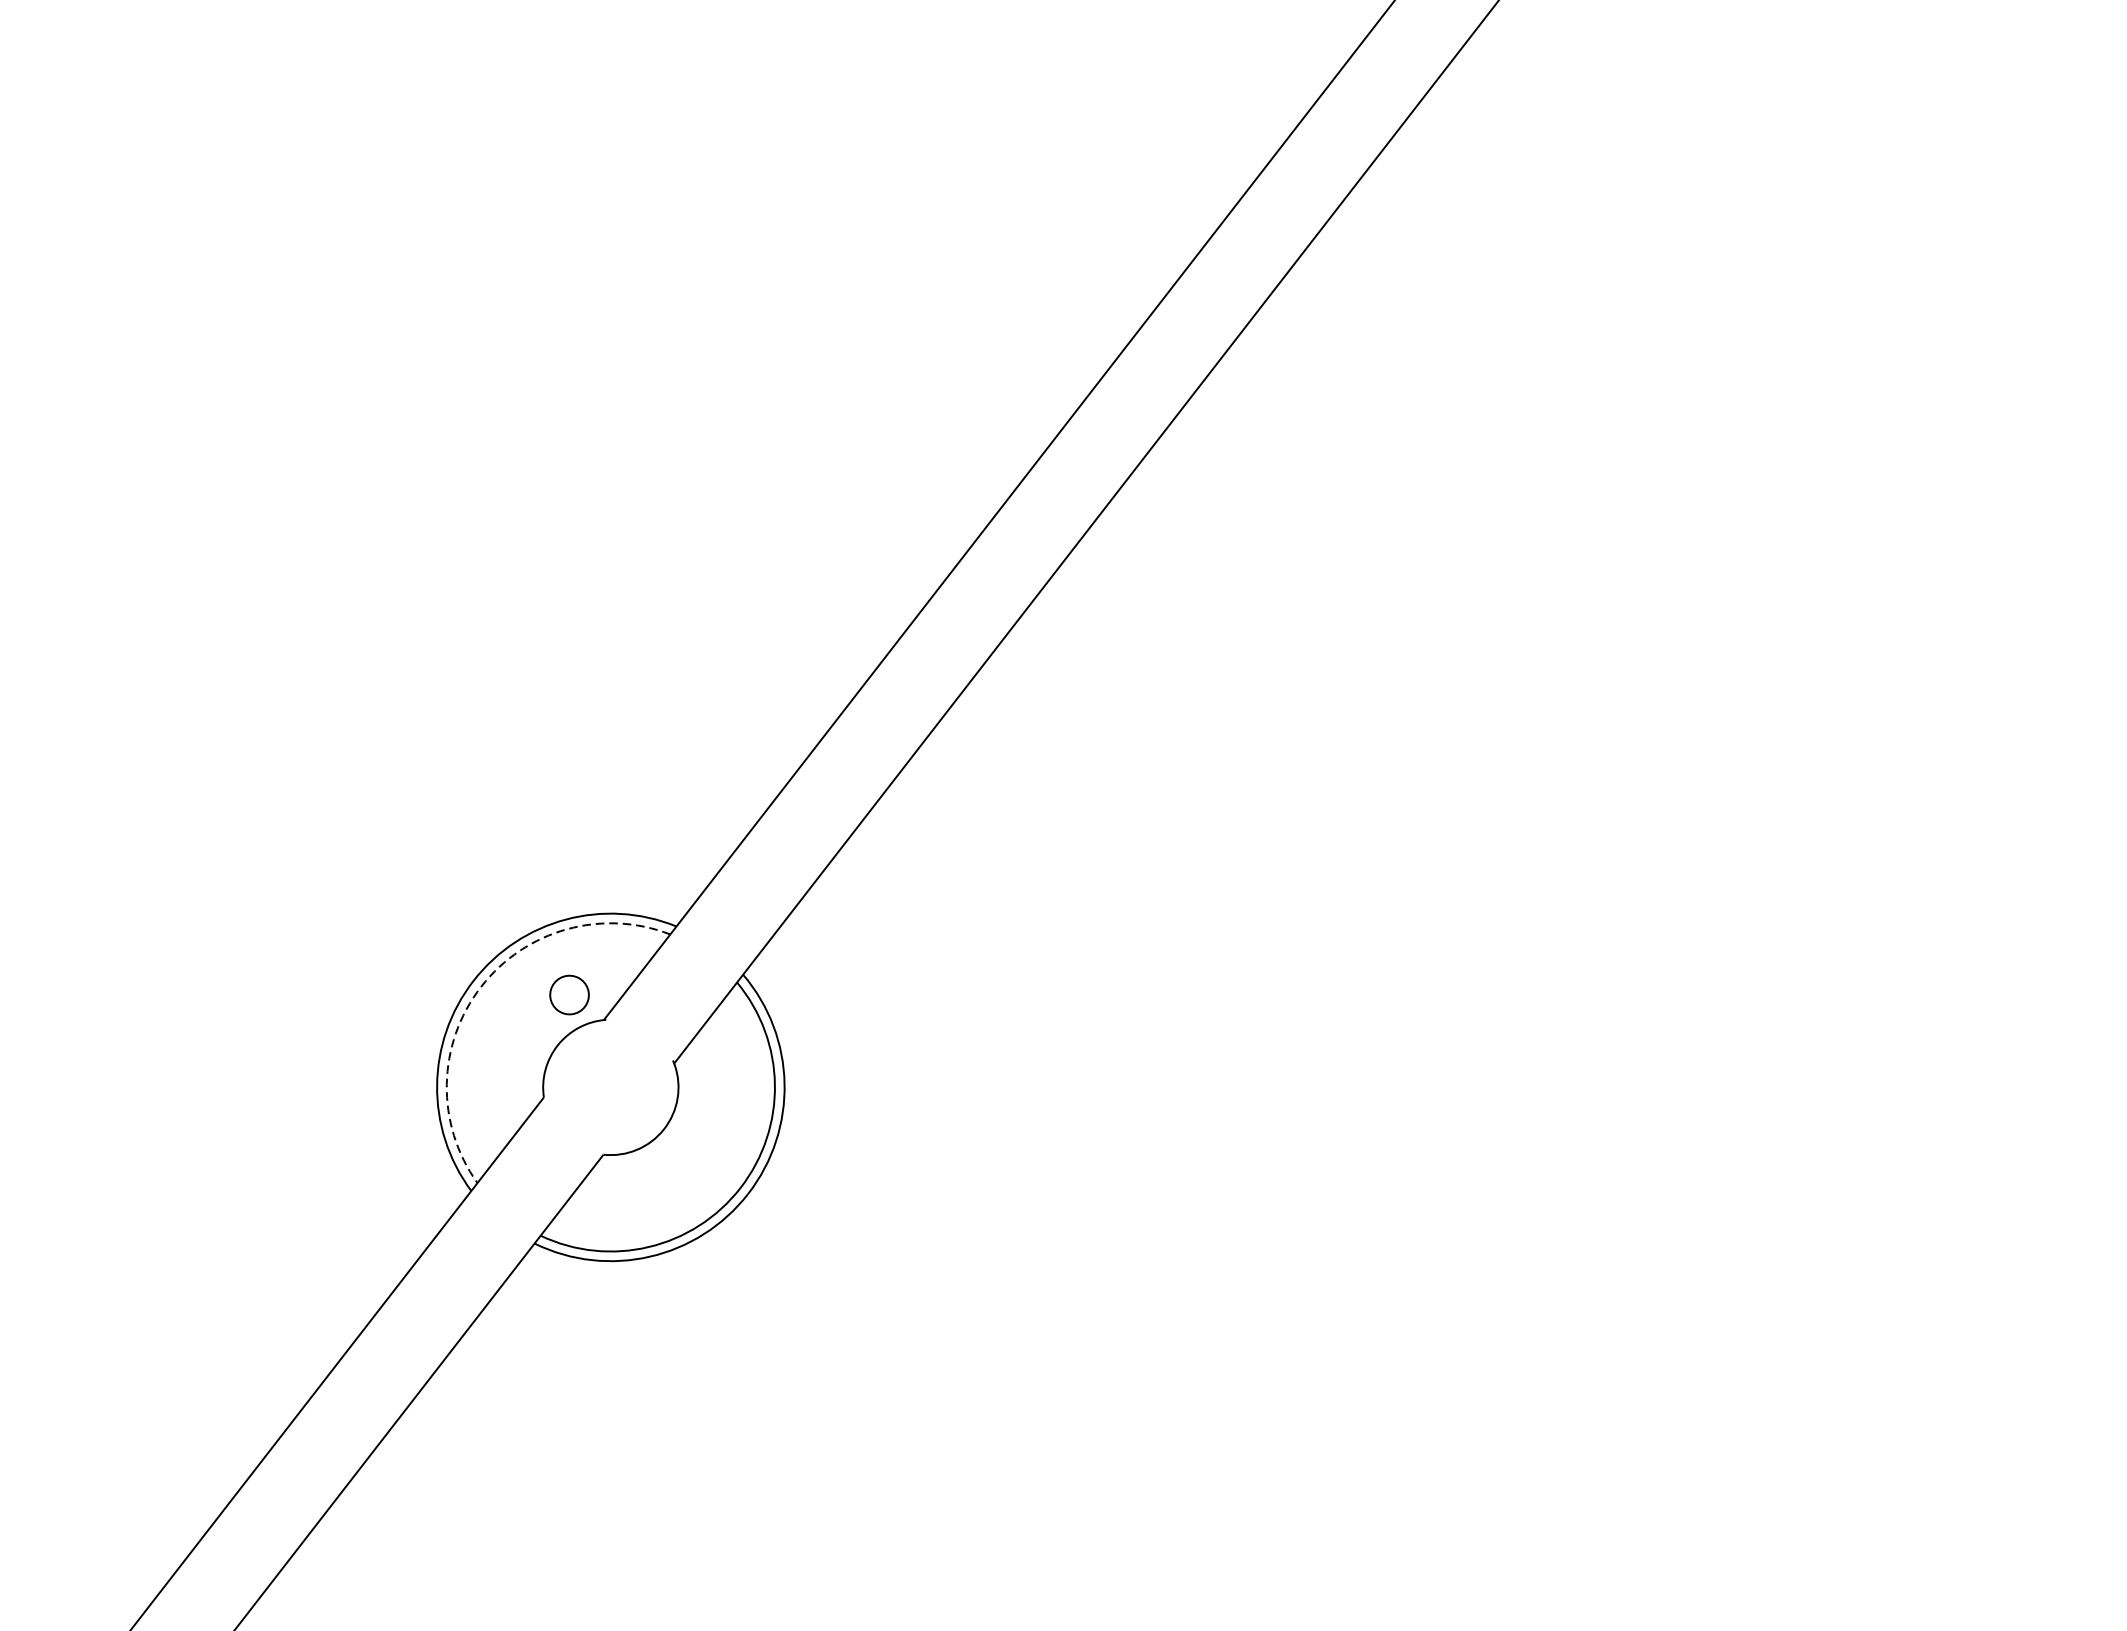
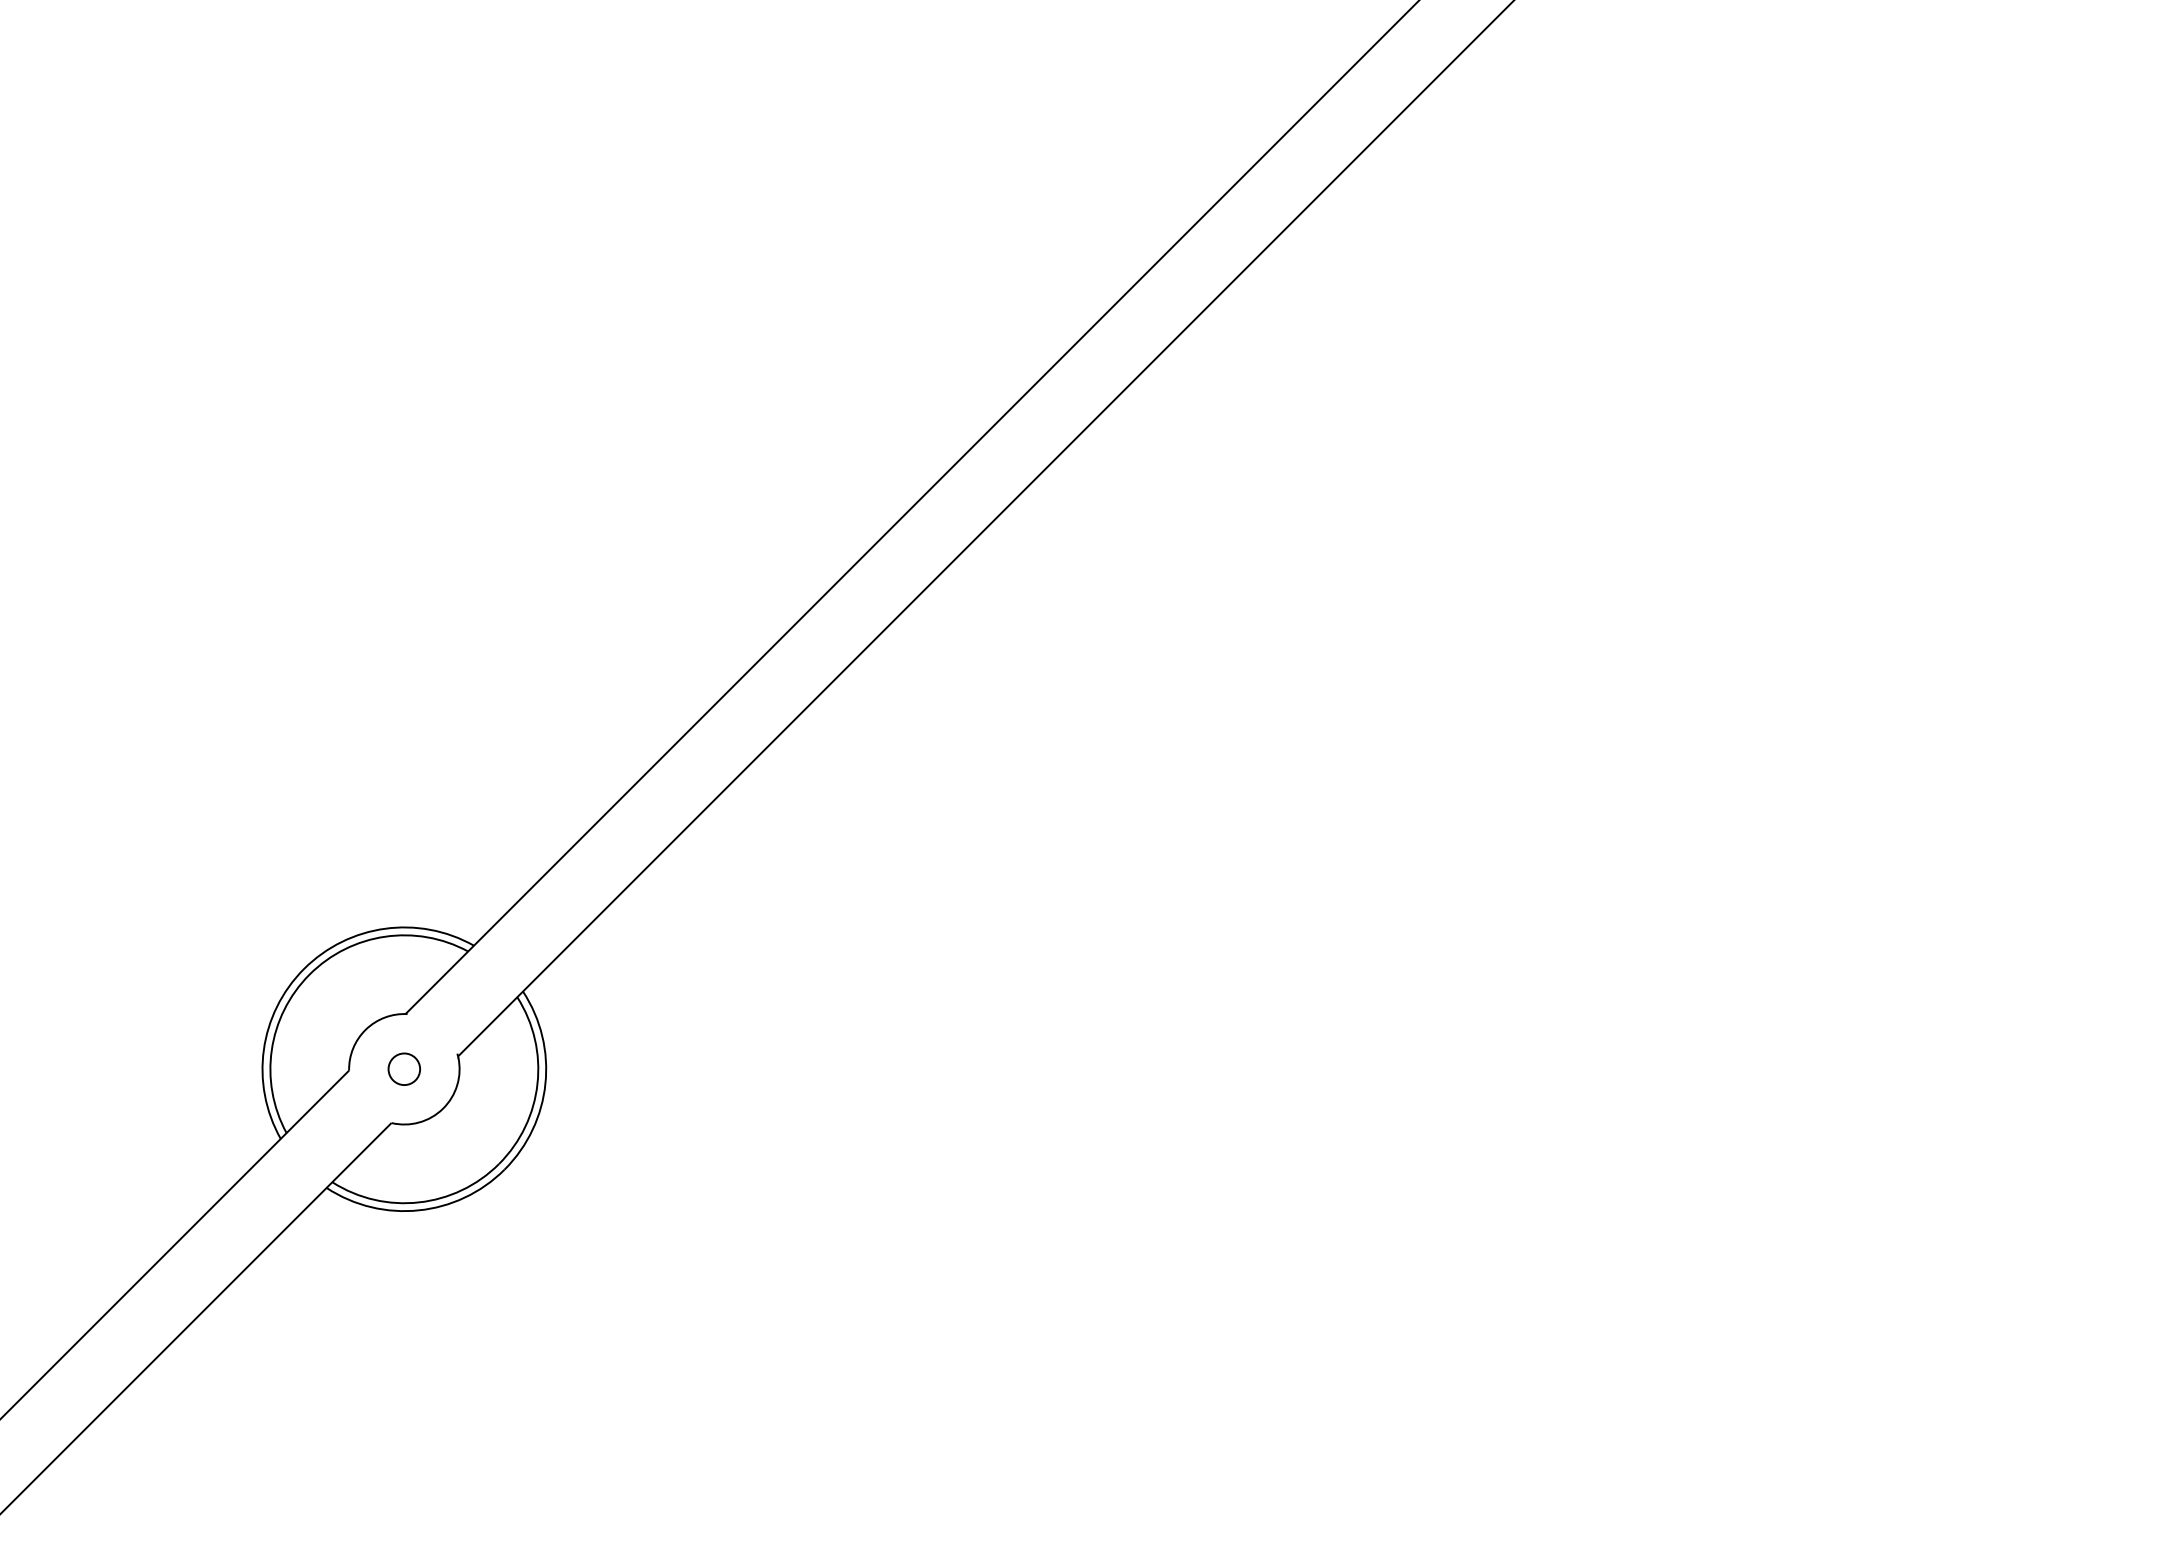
arc: (481, 986) -> (309, 974), dashed -> solid
circle: (568, 994) -> (403, 1068), moved

